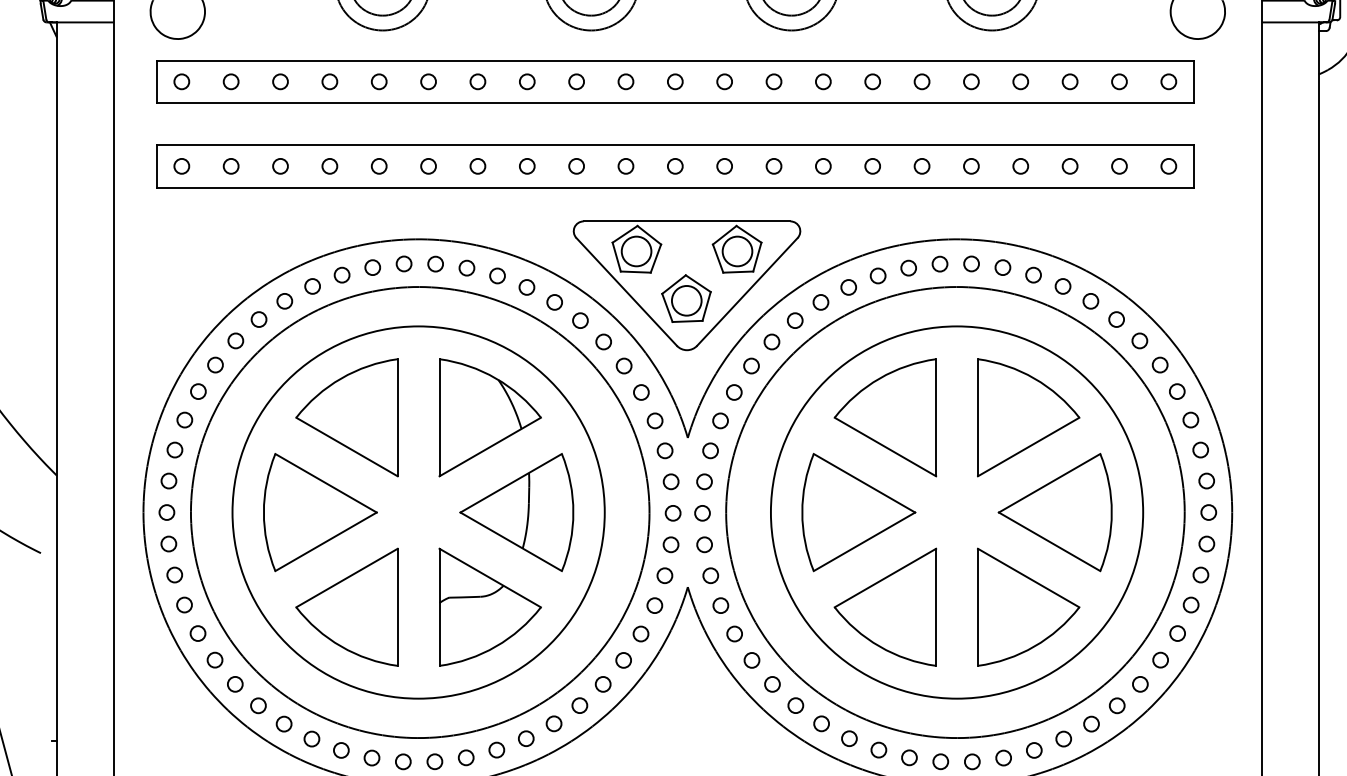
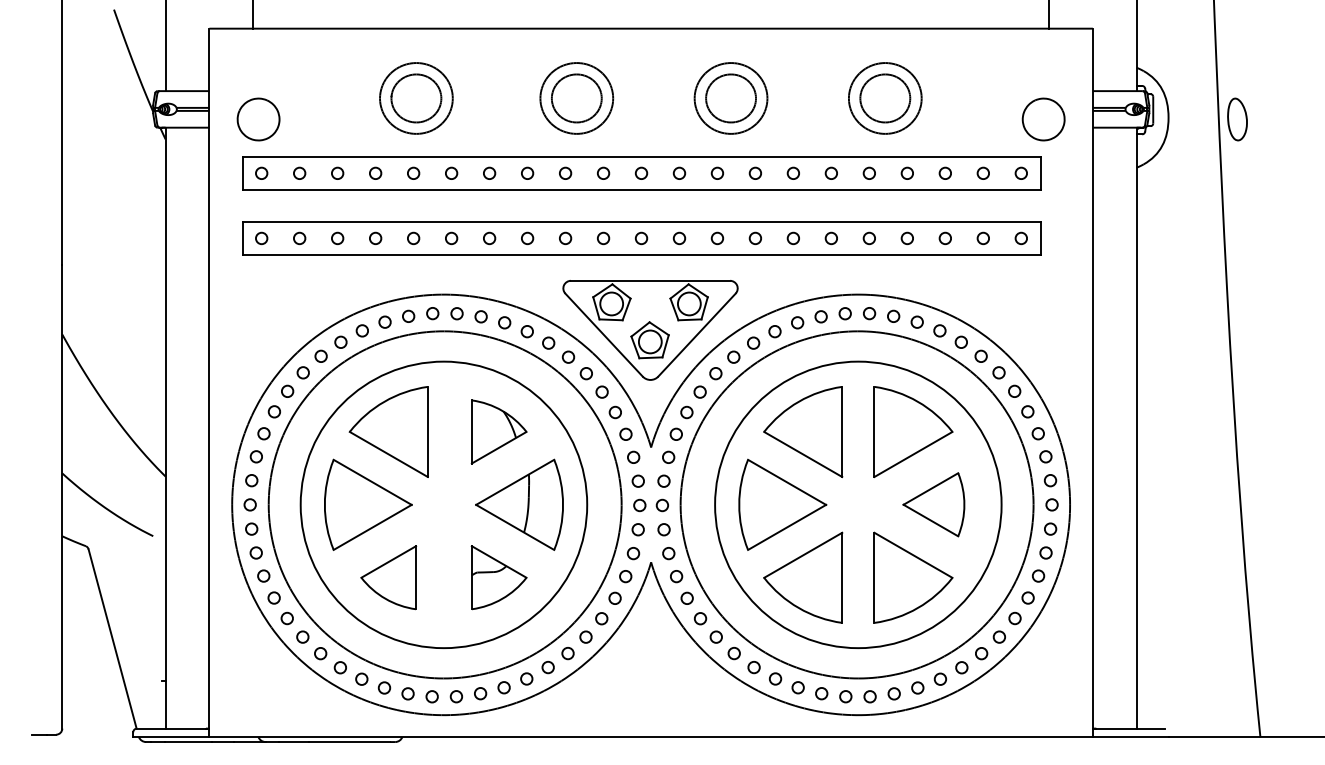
part: (490, 417) -> (499, 431), size x0.7
part: (1054, 512) -> (933, 504), size x0.7
part: (346, 606) -> (388, 577), size x0.7
part: (490, 606) -> (499, 577), size x0.7

